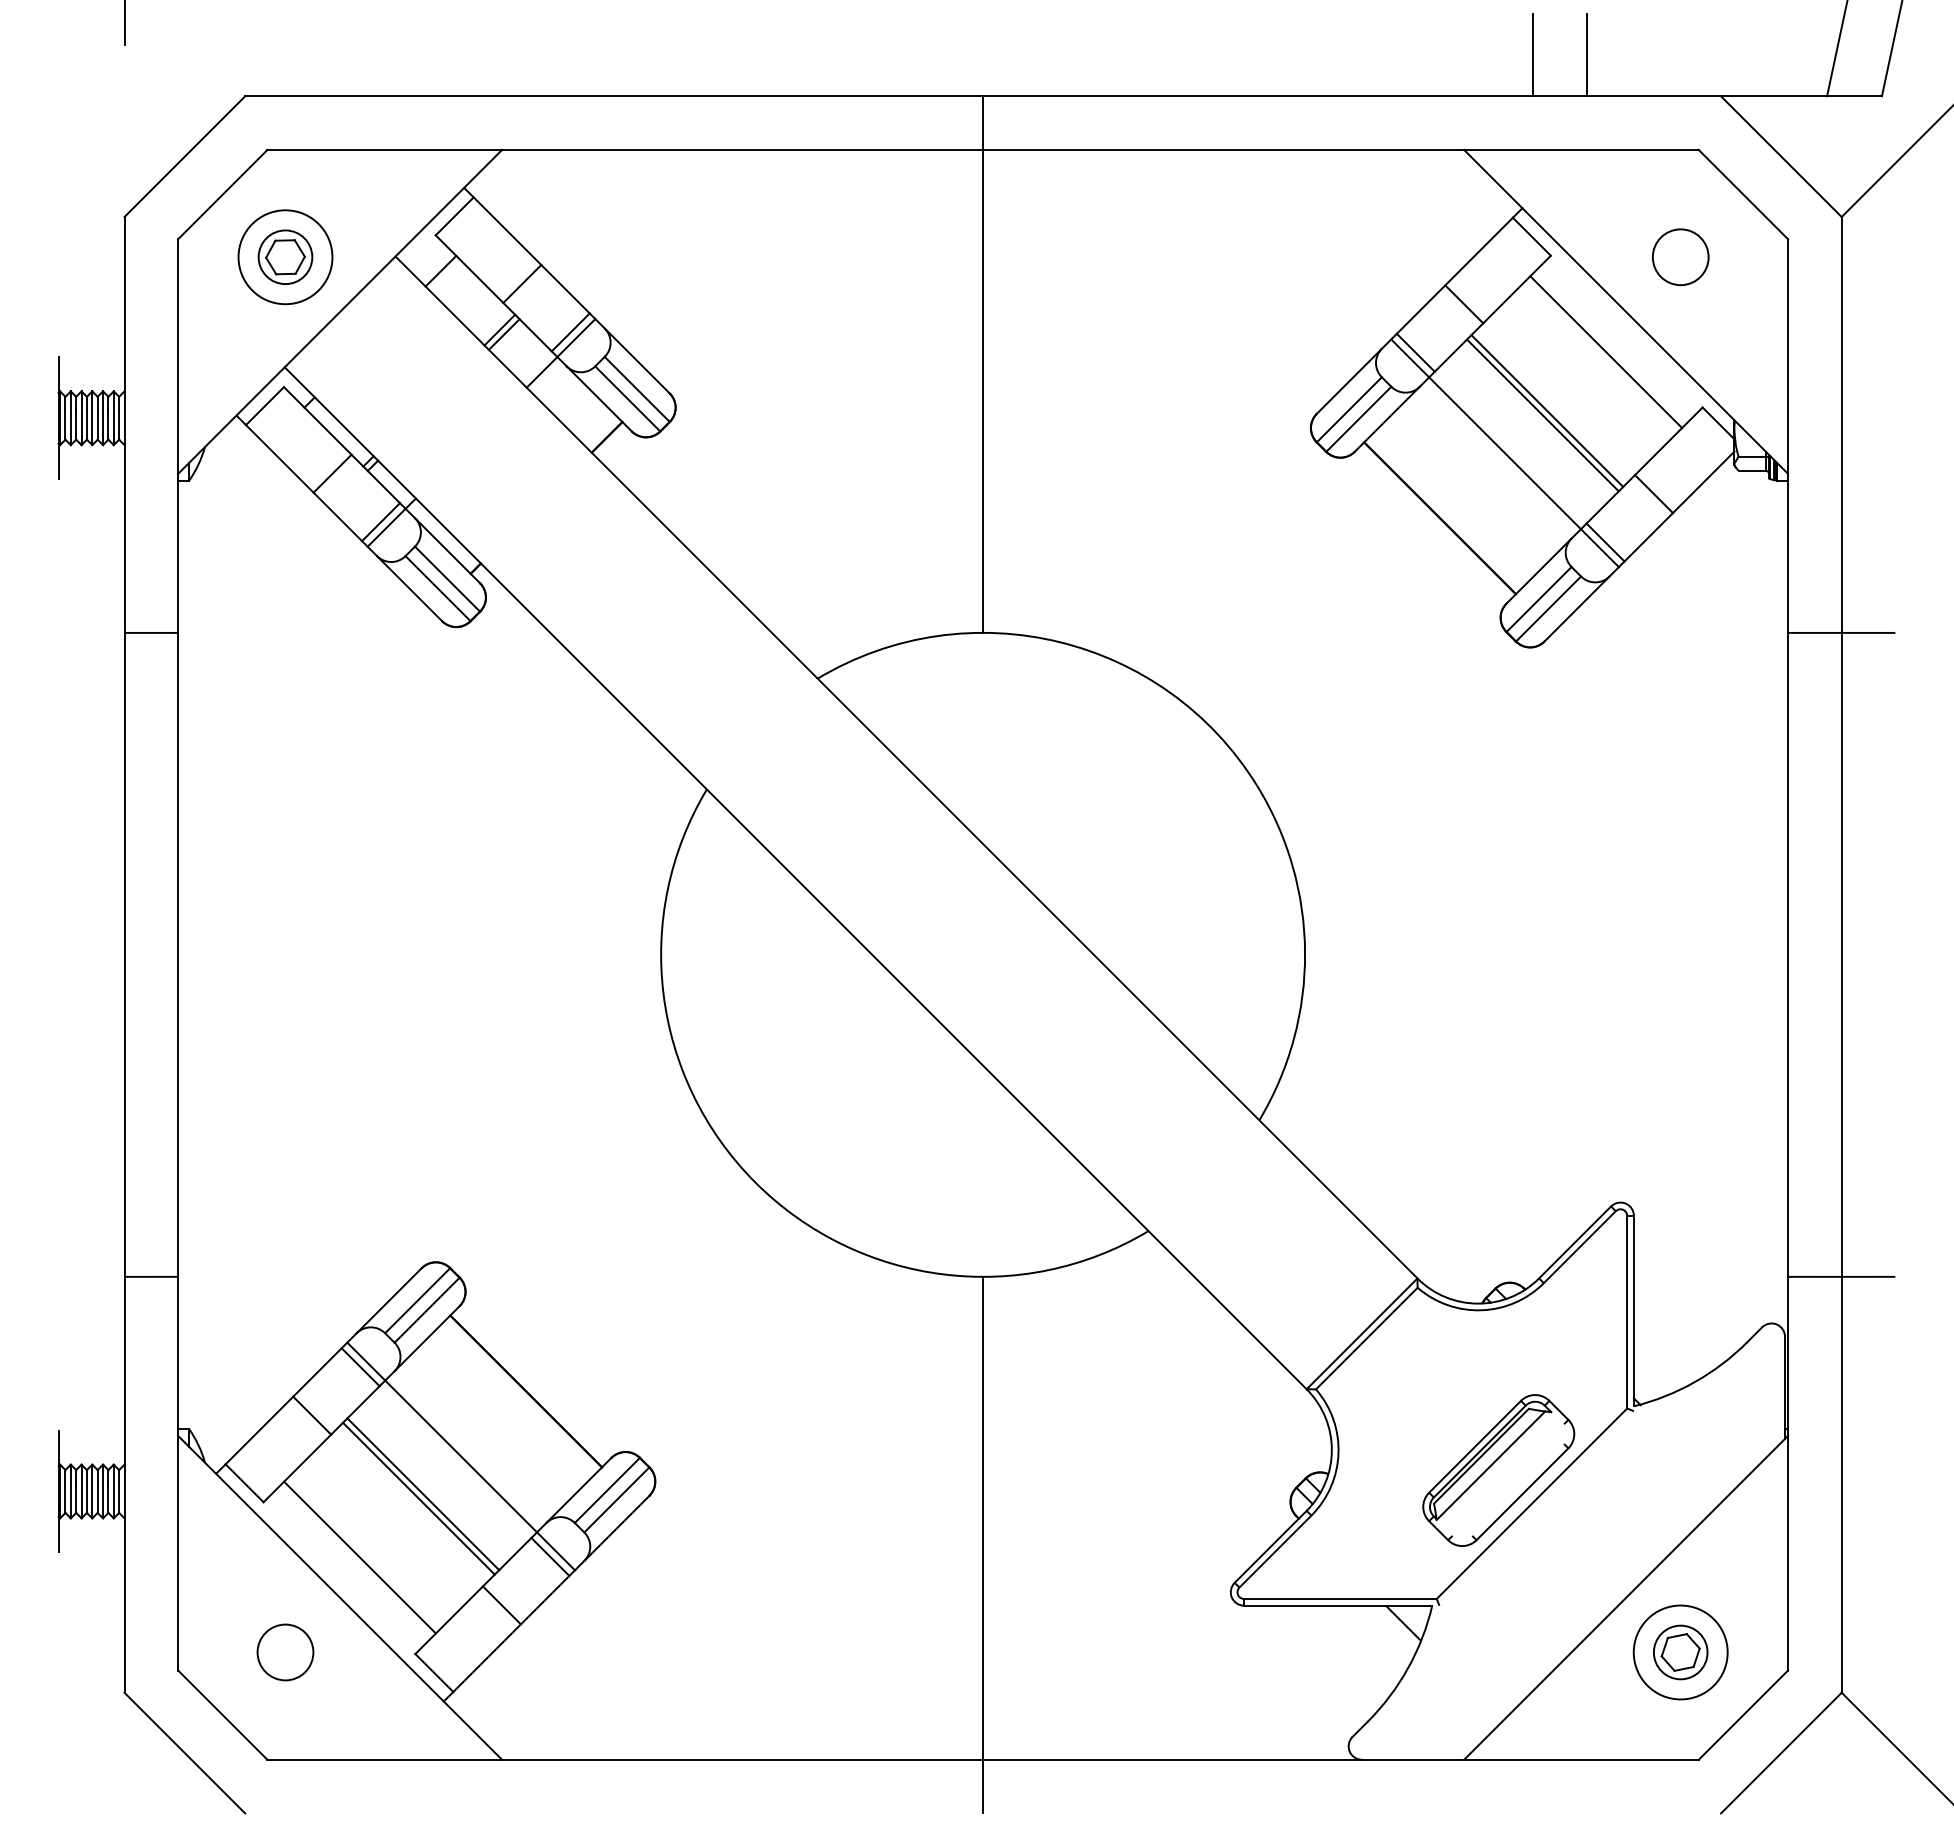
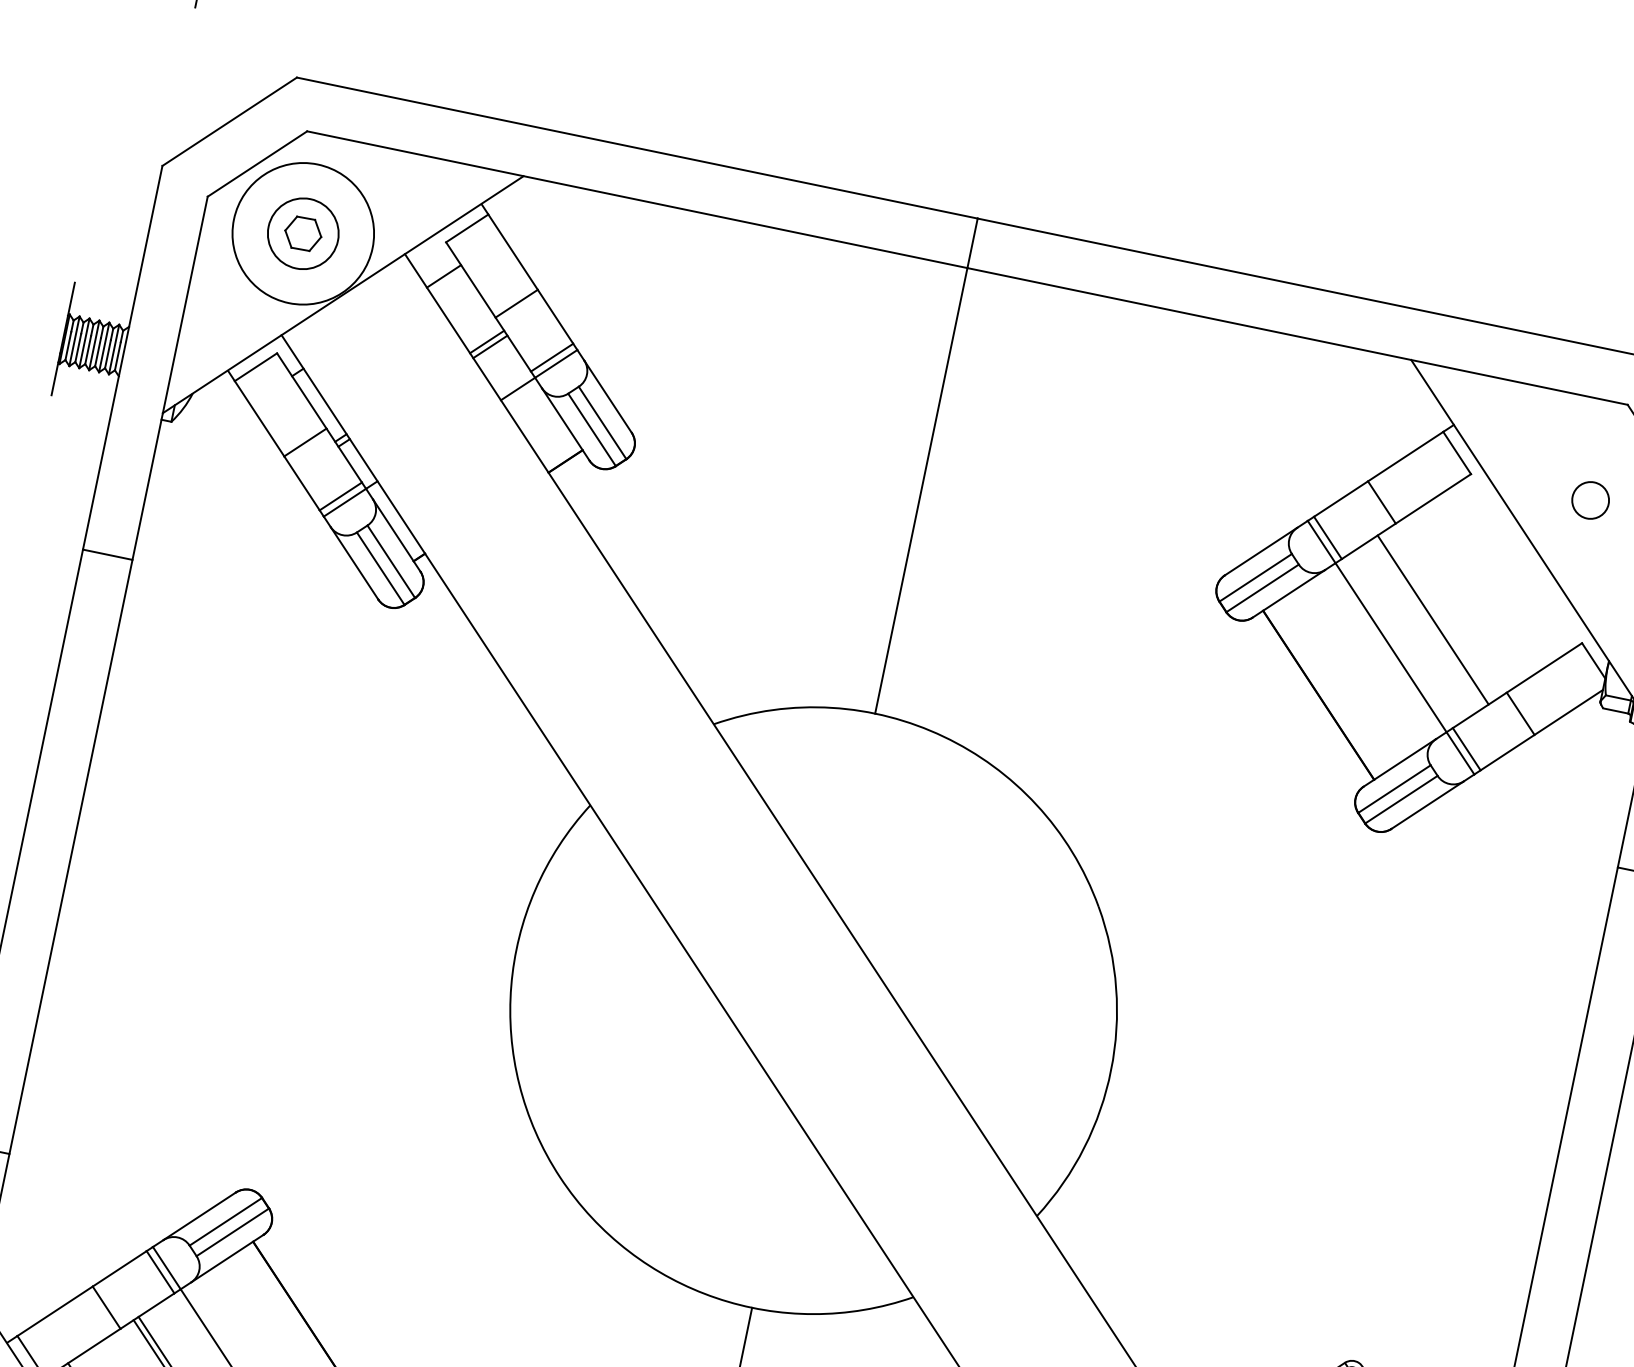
line: (1533, 55) -> (1493, 286), removed
line: (1586, 55) -> (1542, 296), removed
circle: (285, 257) -> (303, 234), size x1.4
circle: (285, 257) -> (303, 234), size x1.6
circle: (1680, 257) -> (1590, 500), size x0.7
line: (1606, 352) -> (1503, 574), removed
line: (1547, 410) -> (1438, 616), removed

